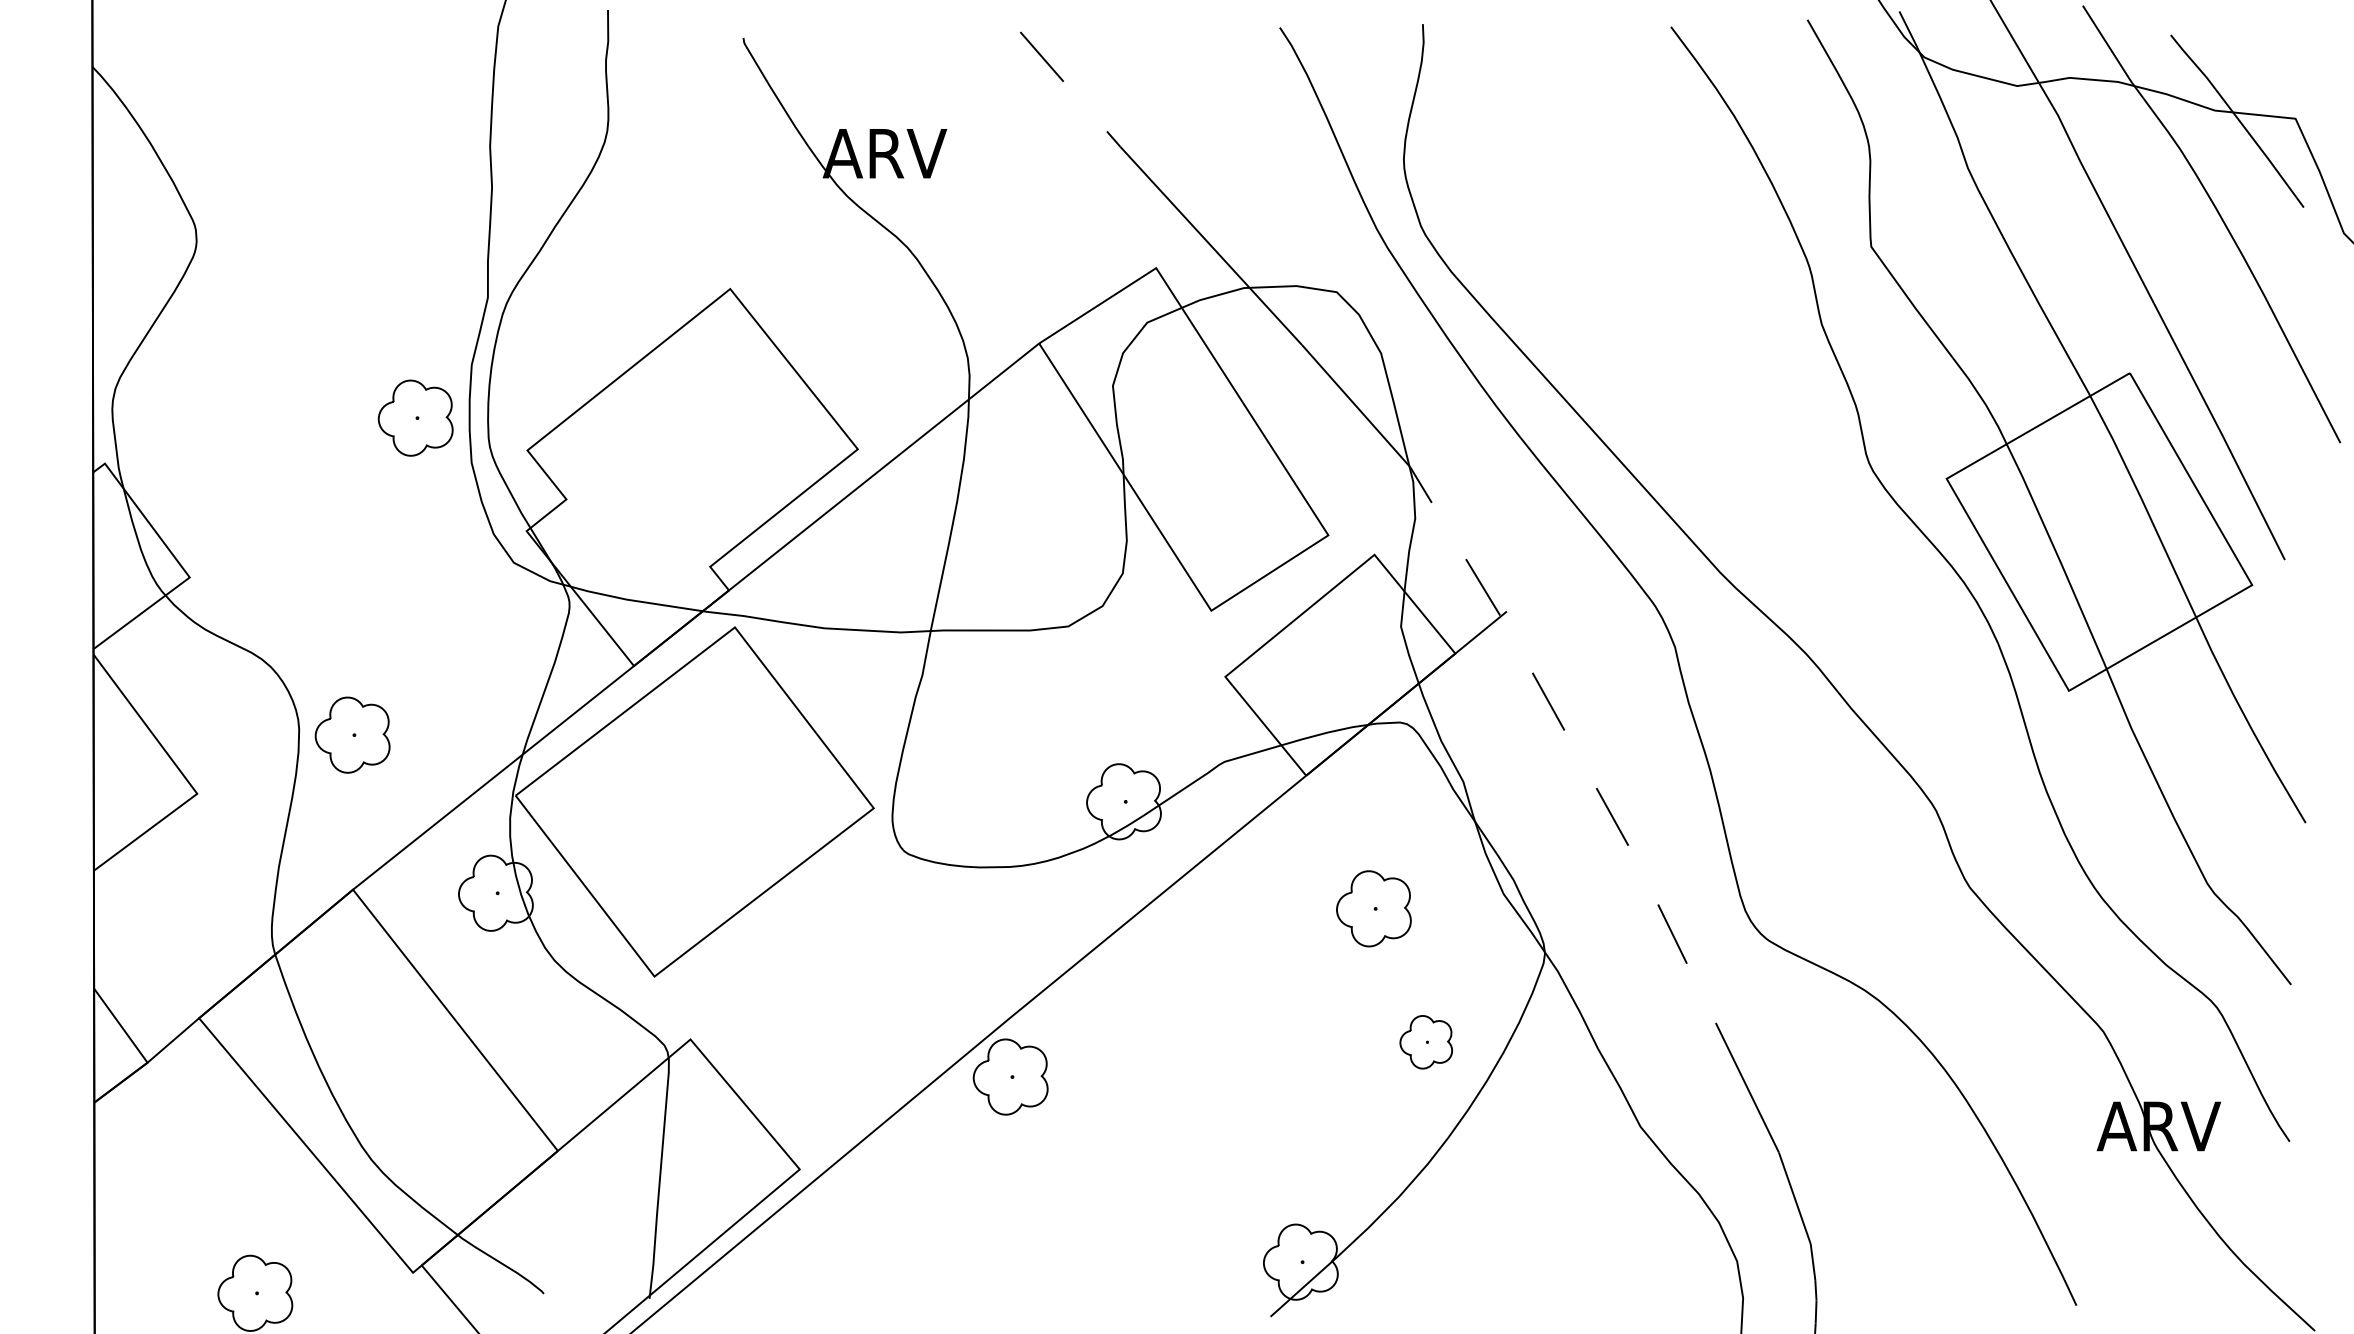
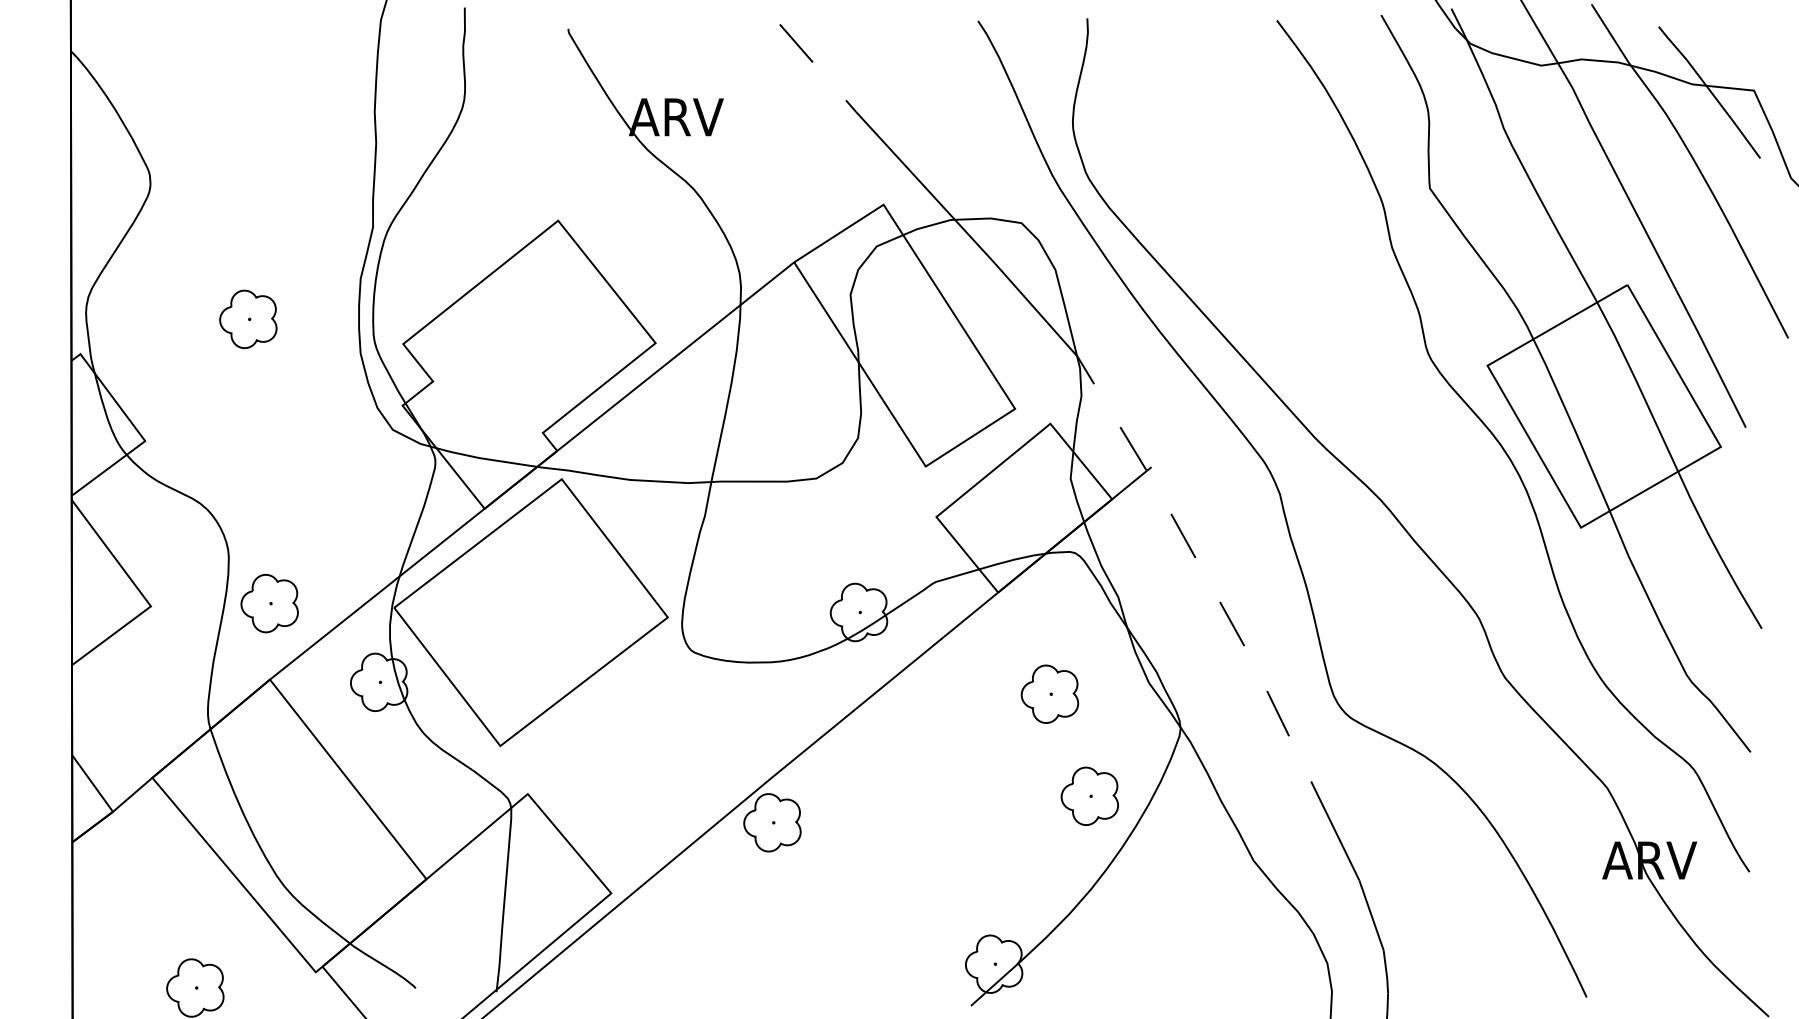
part: (415, 417) -> (248, 318), moved
part: (352, 734) -> (269, 603), moved
part: (1426, 1041) -> (1090, 795), size x1.43

